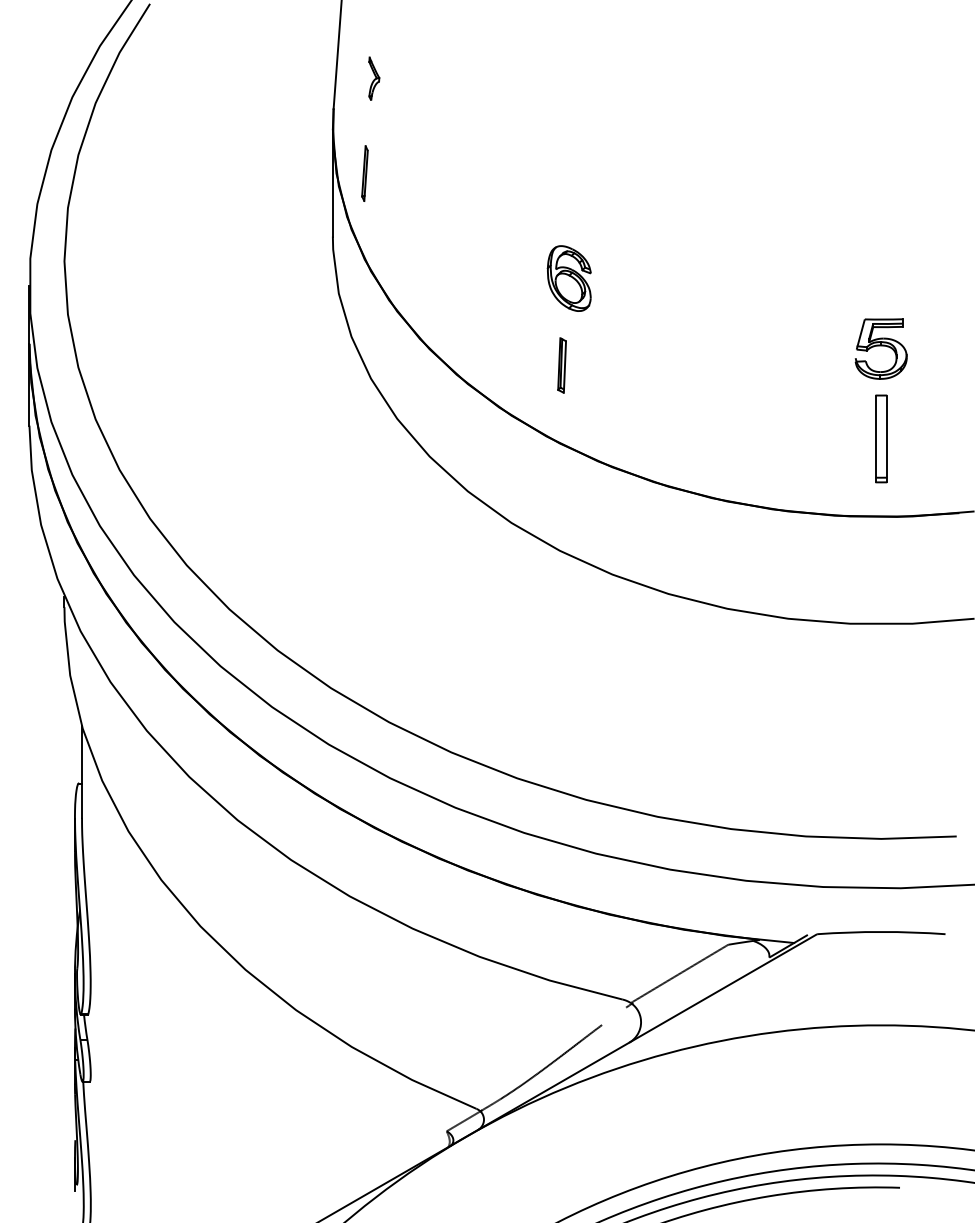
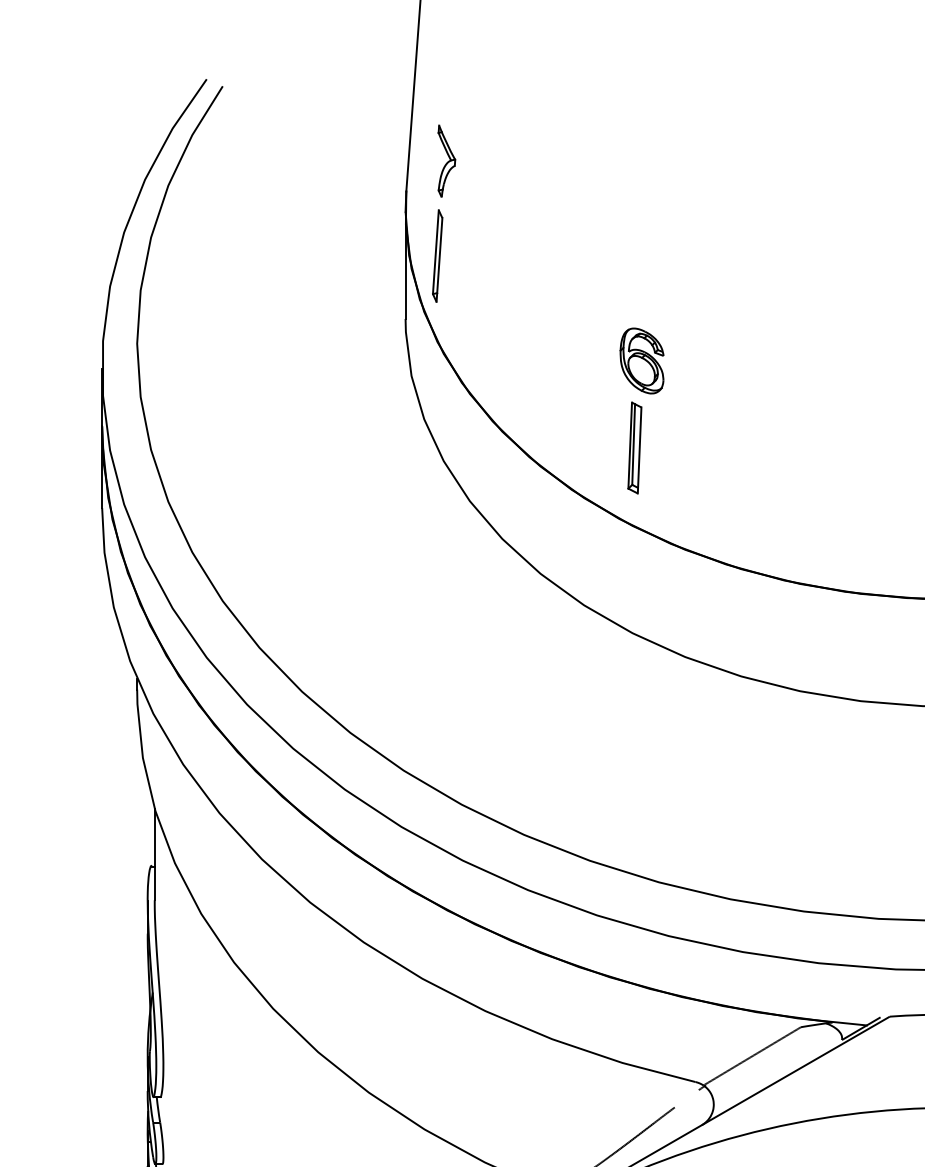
part: (374, 78) -> (447, 160), size x1.67
part: (364, 173) -> (437, 255), size x1.67
part: (561, 365) -> (634, 447), size x1.67

